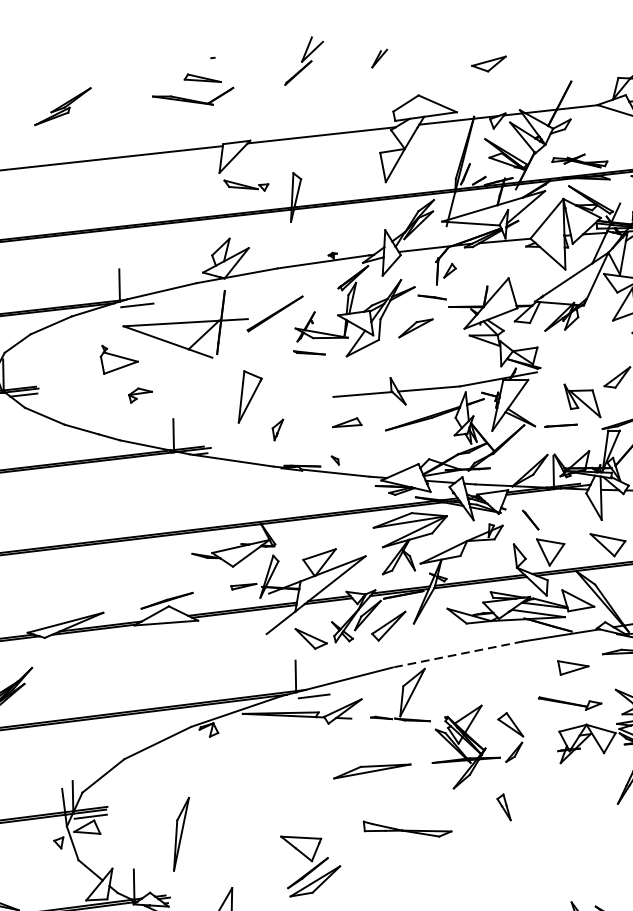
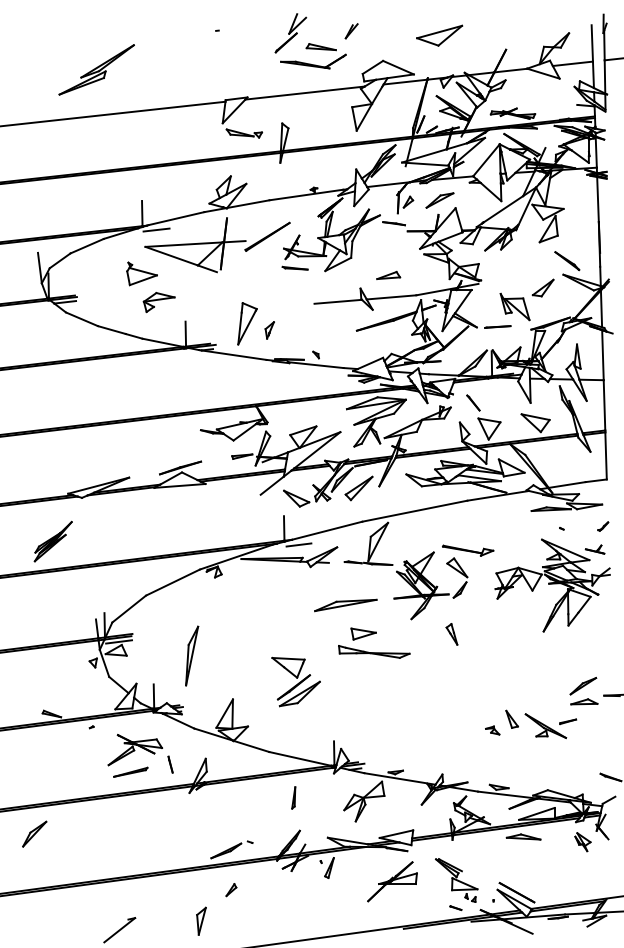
part: (488, 63) -> (439, 35), size x1.67
part: (193, 81) -> (313, 49), moved
part: (62, 106) -> (96, 69), size x1.67
part: (415, 328) -> (439, 200), moved
part: (139, 395) -> (158, 302), size x1.67
part: (250, 396) -> (247, 323), moved
part: (347, 421) -> (388, 274), moved
line: (457, 654) -> (414, 511), dashed -> solid
part: (573, 667) -> (363, 633), moved
part: (570, 703) -> (468, 550), moved

